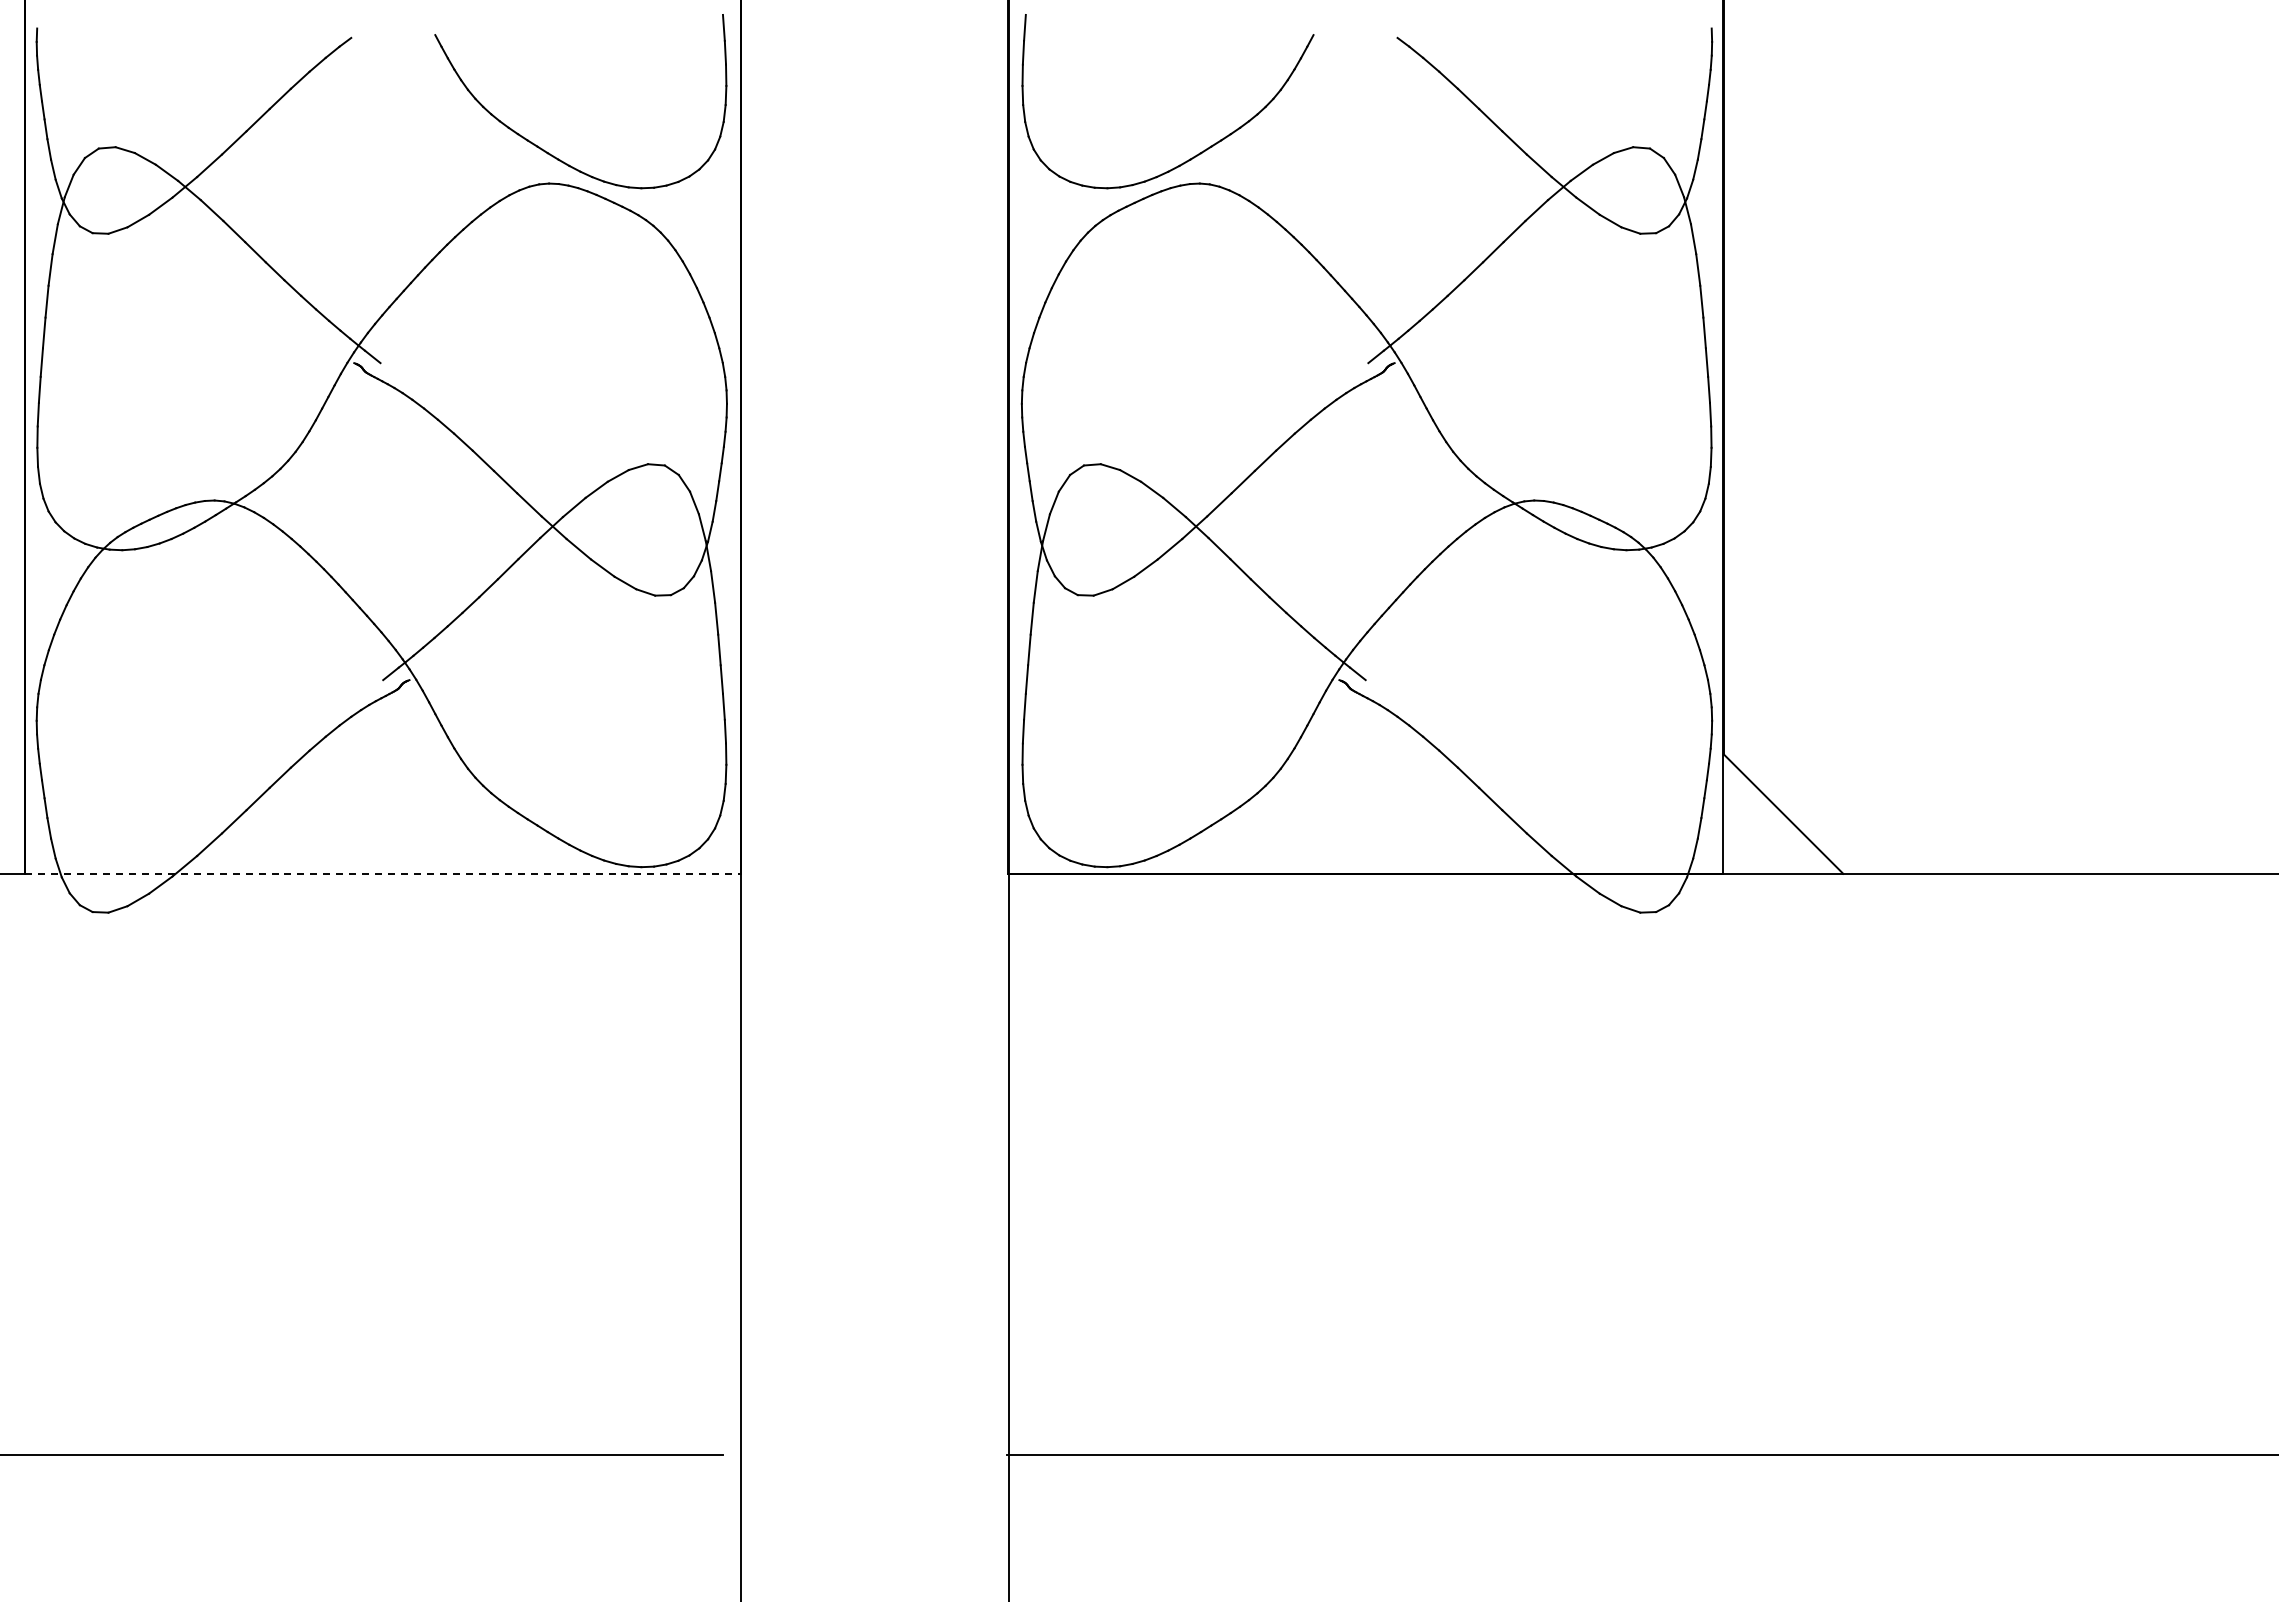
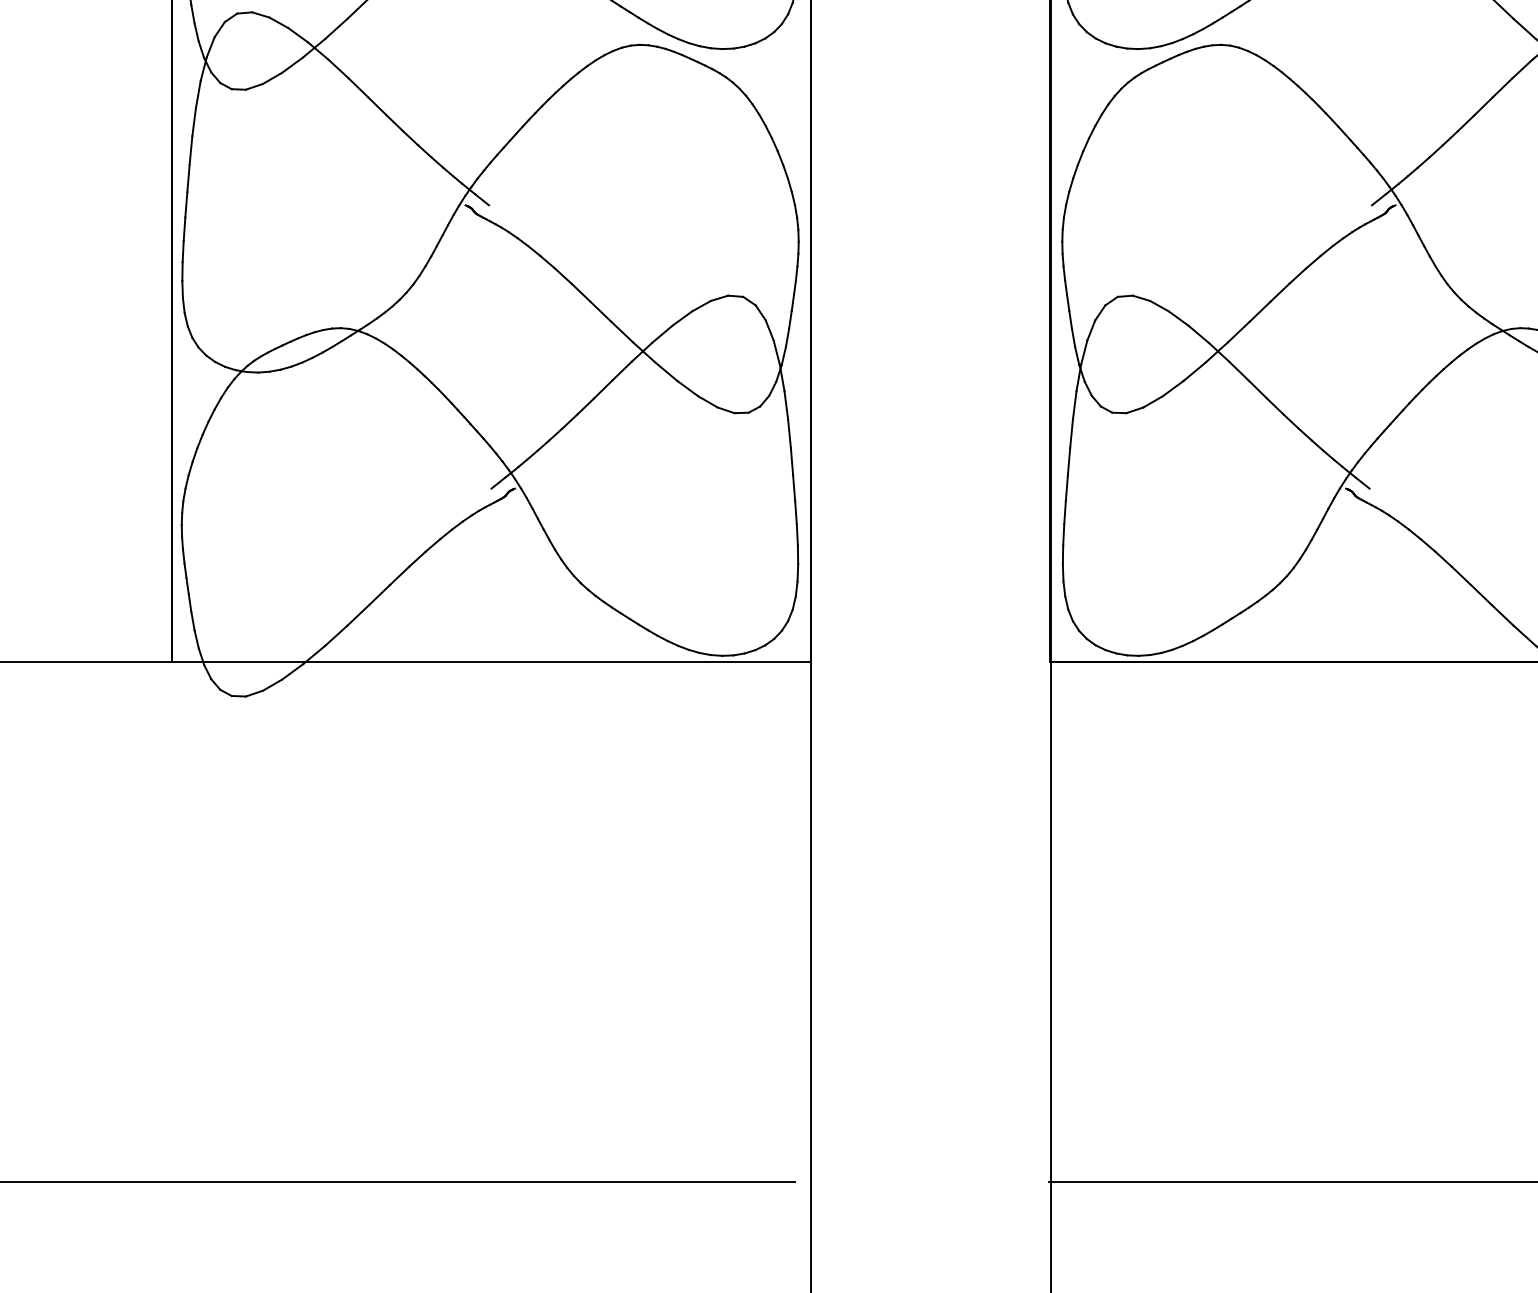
line: (382, 873) -> (490, 661), dashed -> solid

